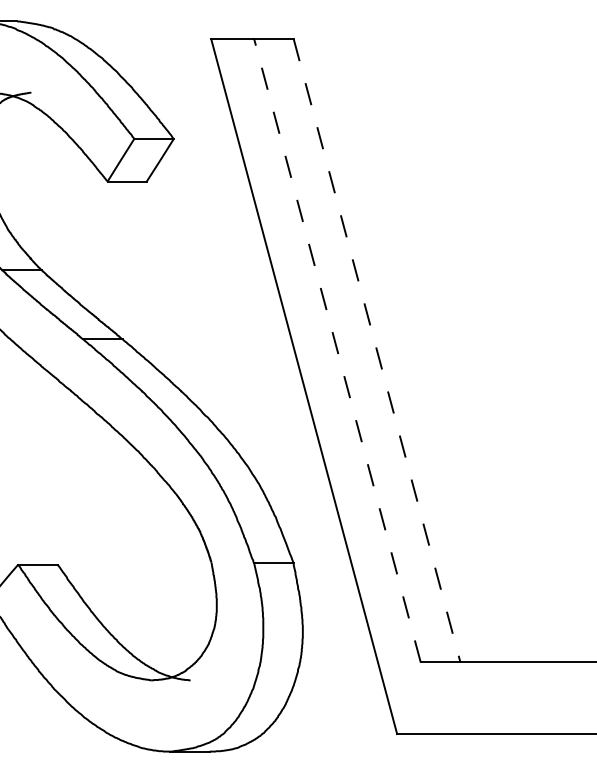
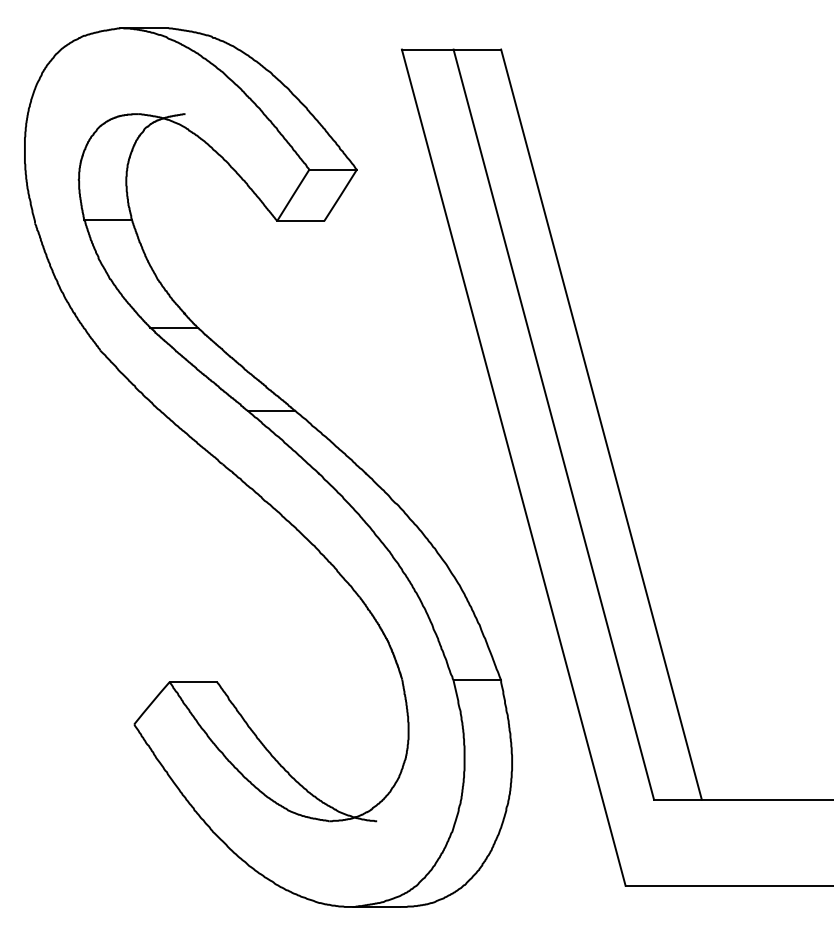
line: (337, 350) -> (553, 424), dashed -> solid
line: (377, 351) -> (601, 425), dashed -> solid

